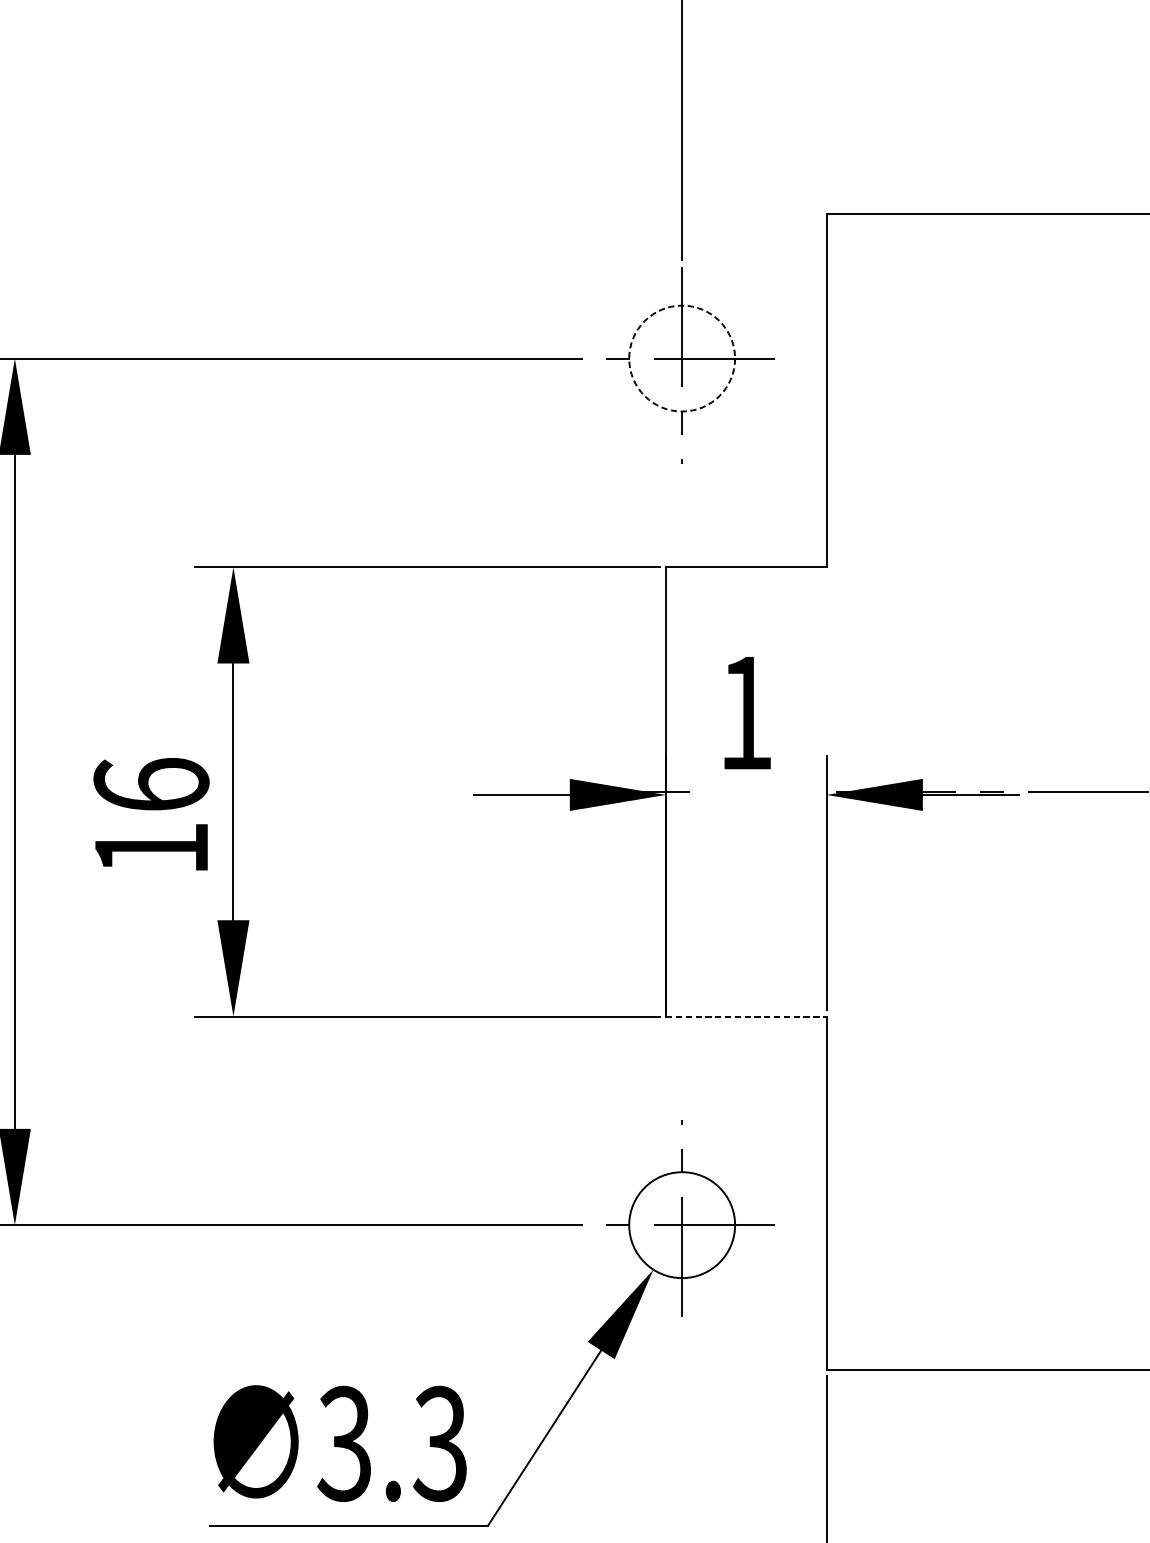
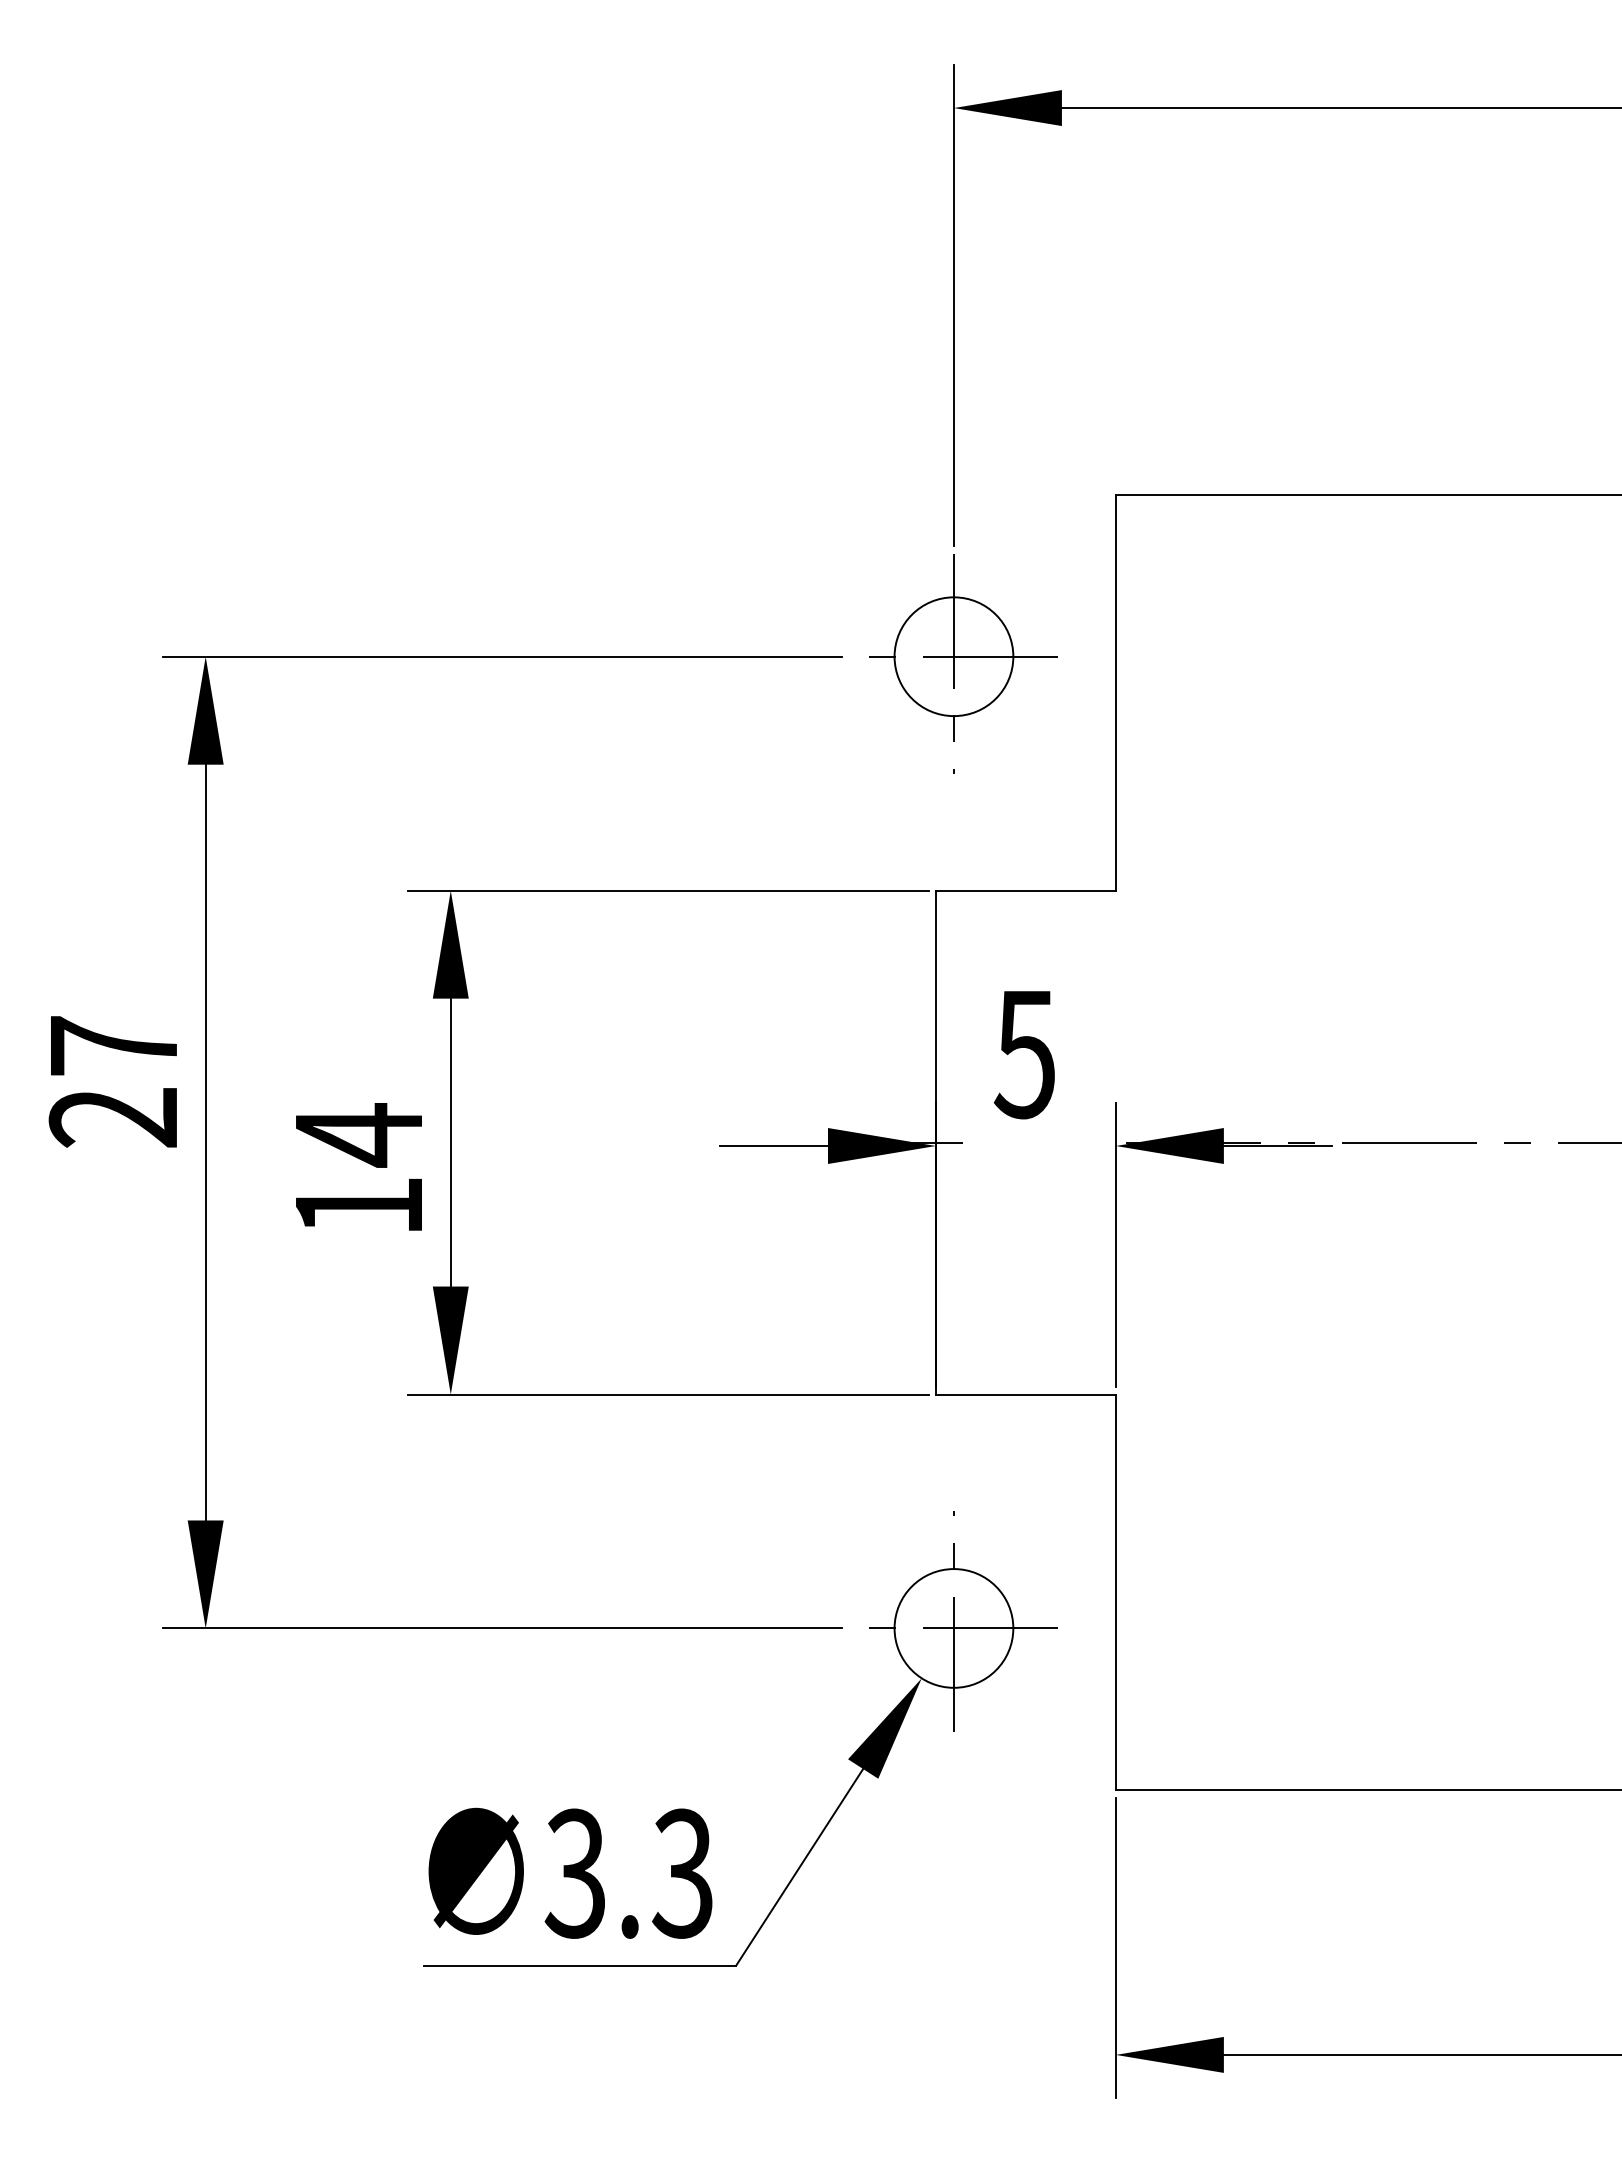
circle: (681, 358) -> (953, 656), dashed -> solid
text: (744, 714) -> (1023, 1055), 1 -> 5
text: (151, 785) -> (358, 1135), 16 -> 14
line: (745, 1016) -> (1025, 1394), dashed -> solid

